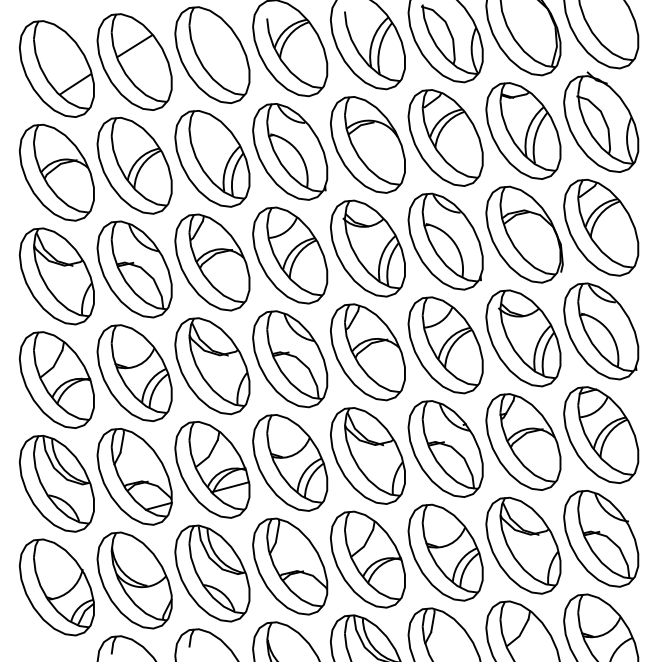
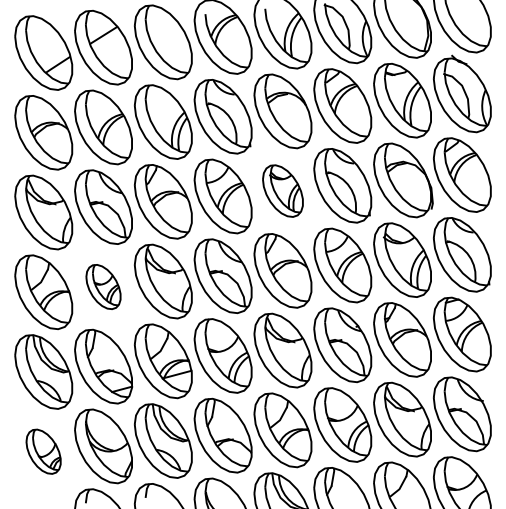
part: (367, 248) -> (282, 191), size x0.7
part: (134, 373) -> (103, 287), size x0.6
part: (56, 587) -> (43, 451), size x0.6

